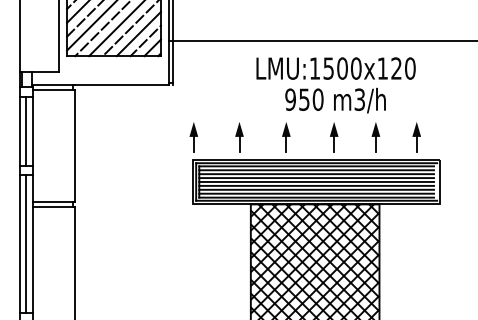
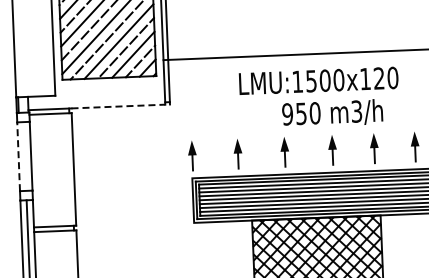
text: (335, 68) -> (318, 80), moved
line: (121, 85) -> (118, 106), solid -> dashed
line: (20, 130) -> (18, 155), solid -> dashed
line: (26, 130) -> (24, 155), removed

